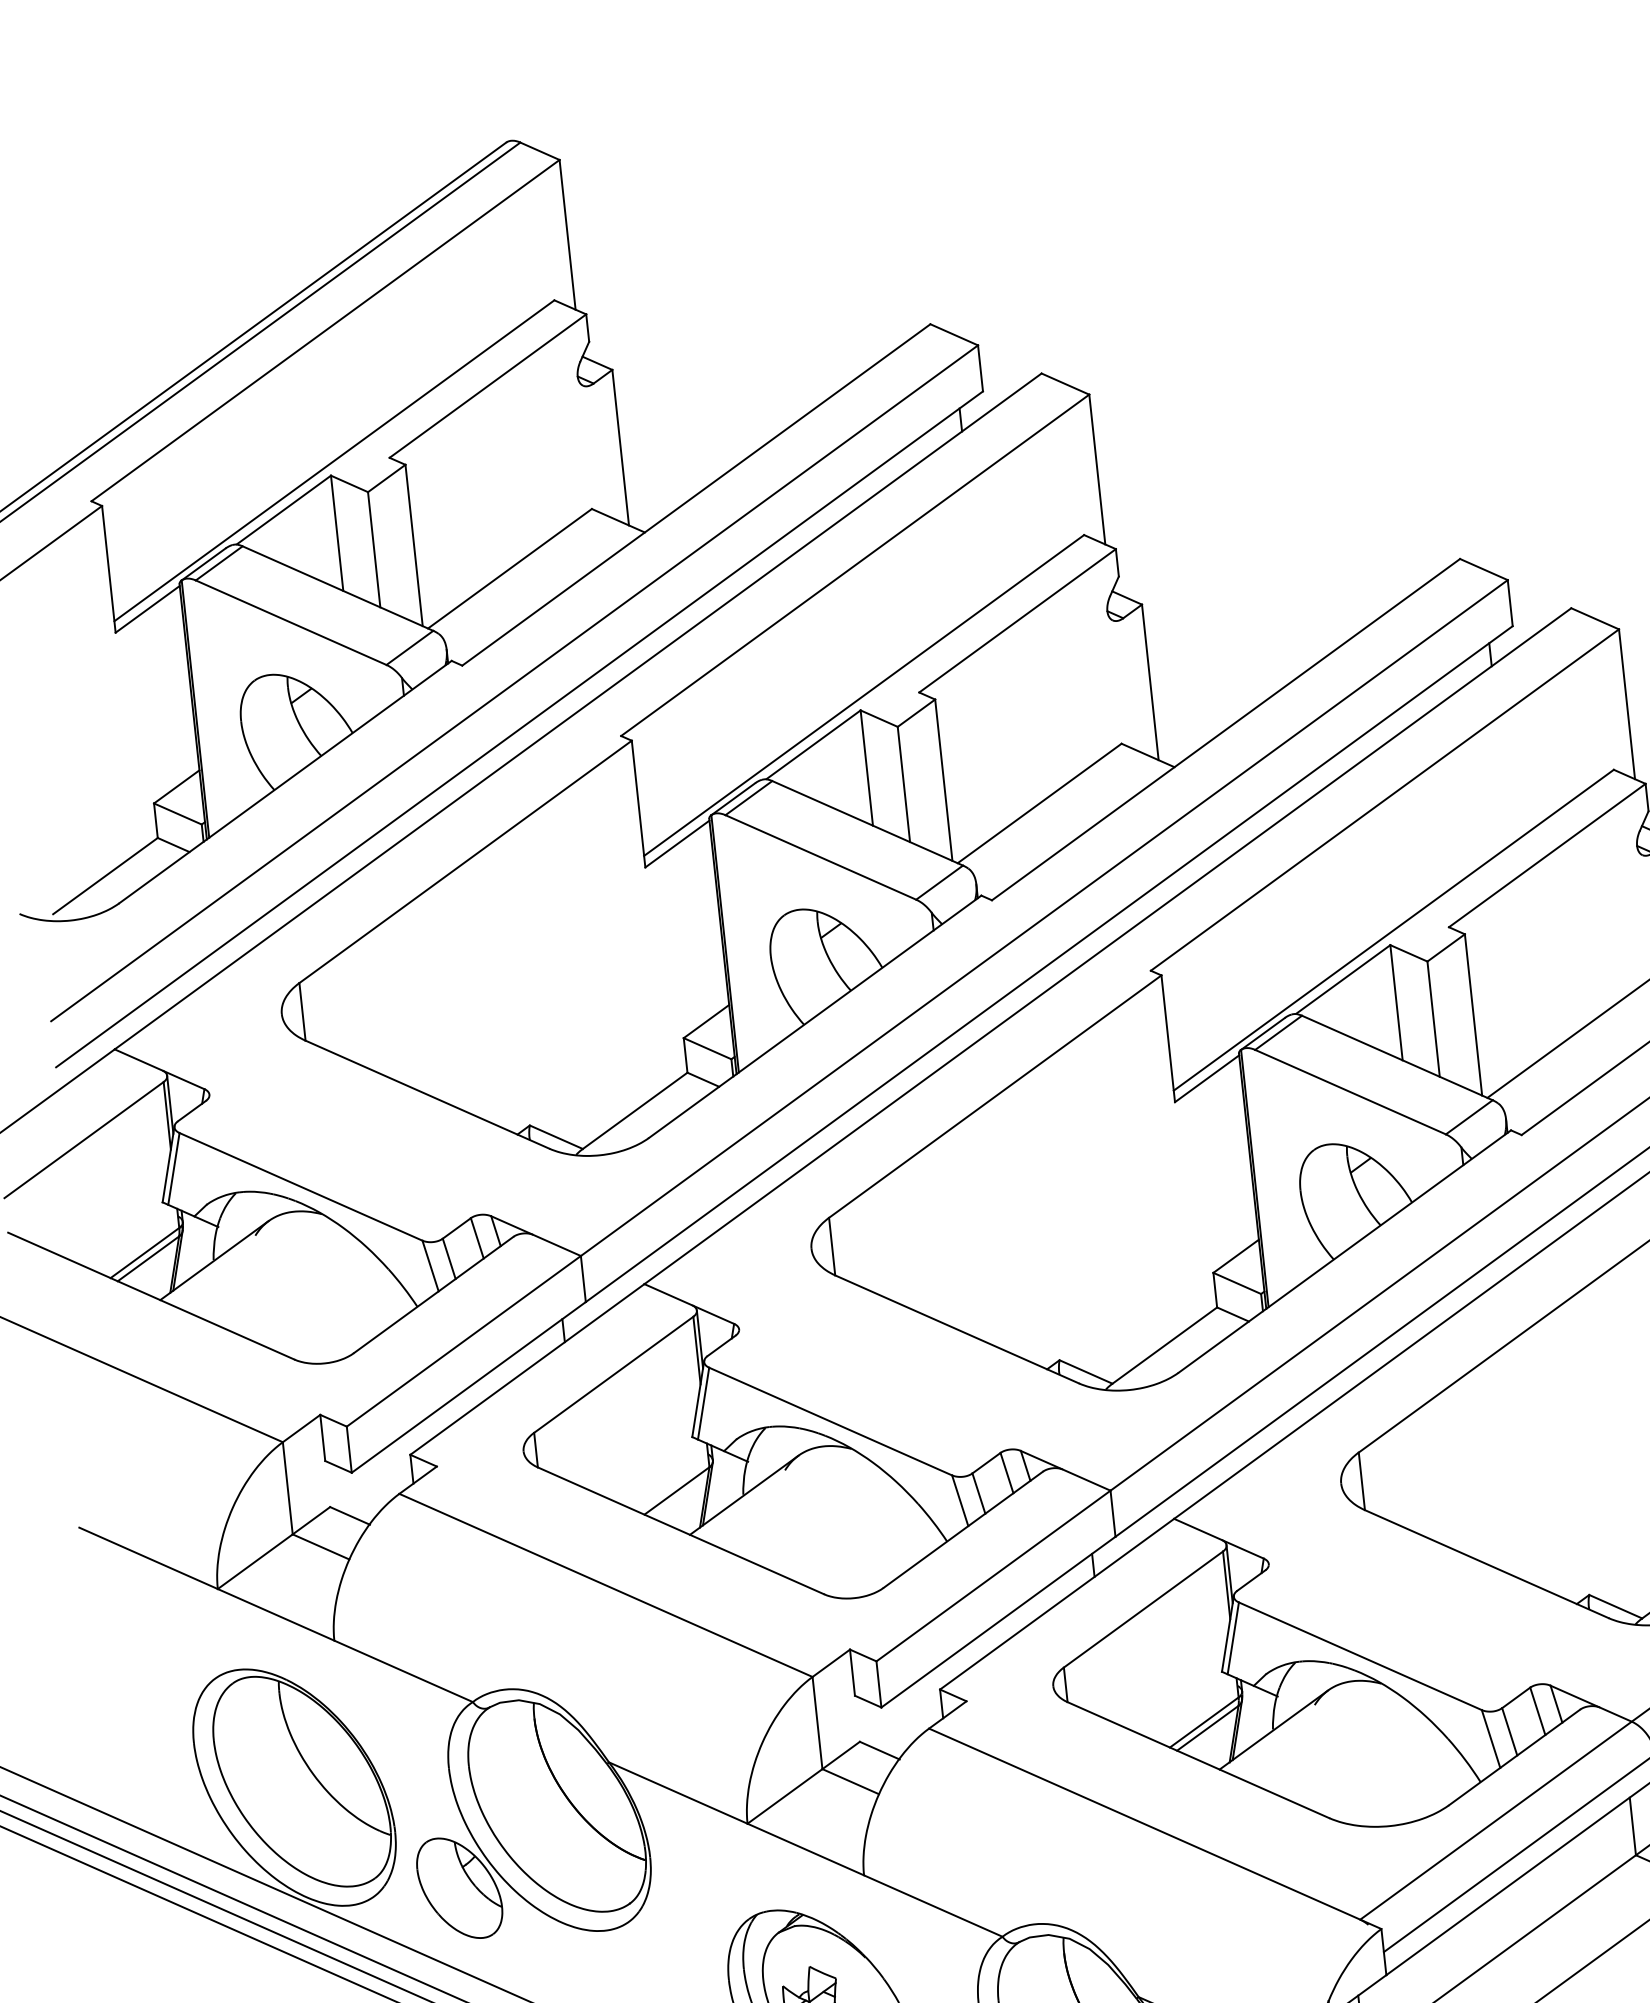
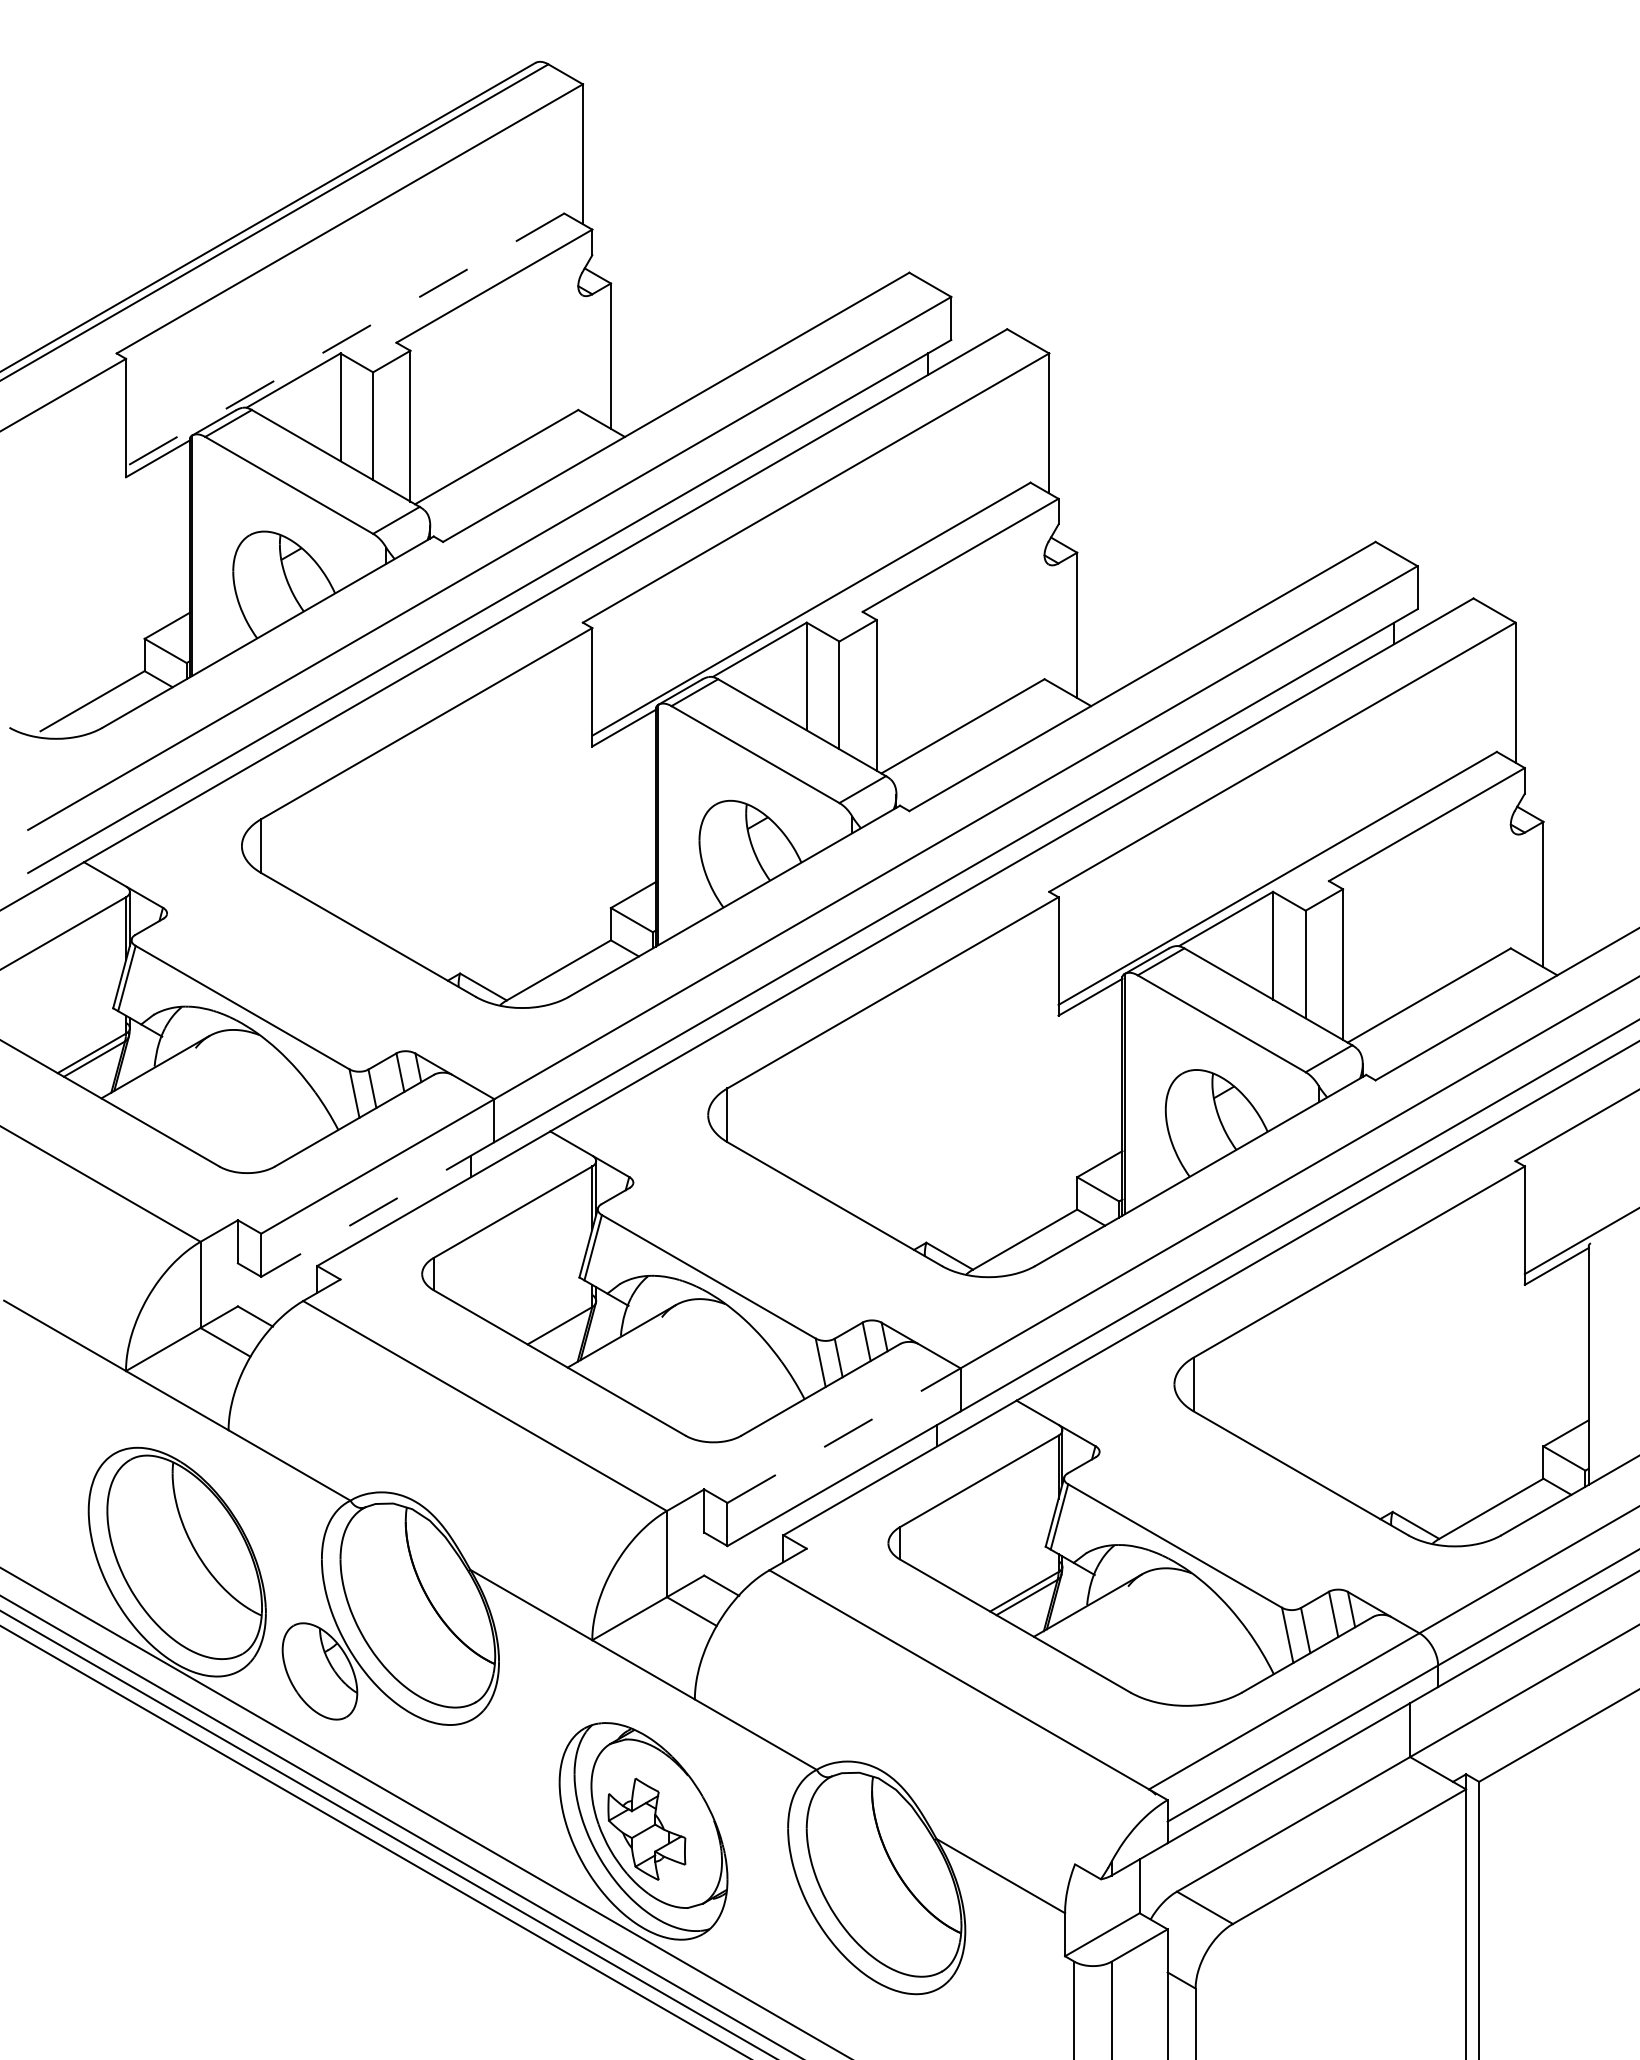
line: (333, 461) -> (344, 340), solid -> dashed
line: (468, 1387) -> (377, 1209), solid -> dashed
line: (993, 1575) -> (844, 1435), solid -> dashed

